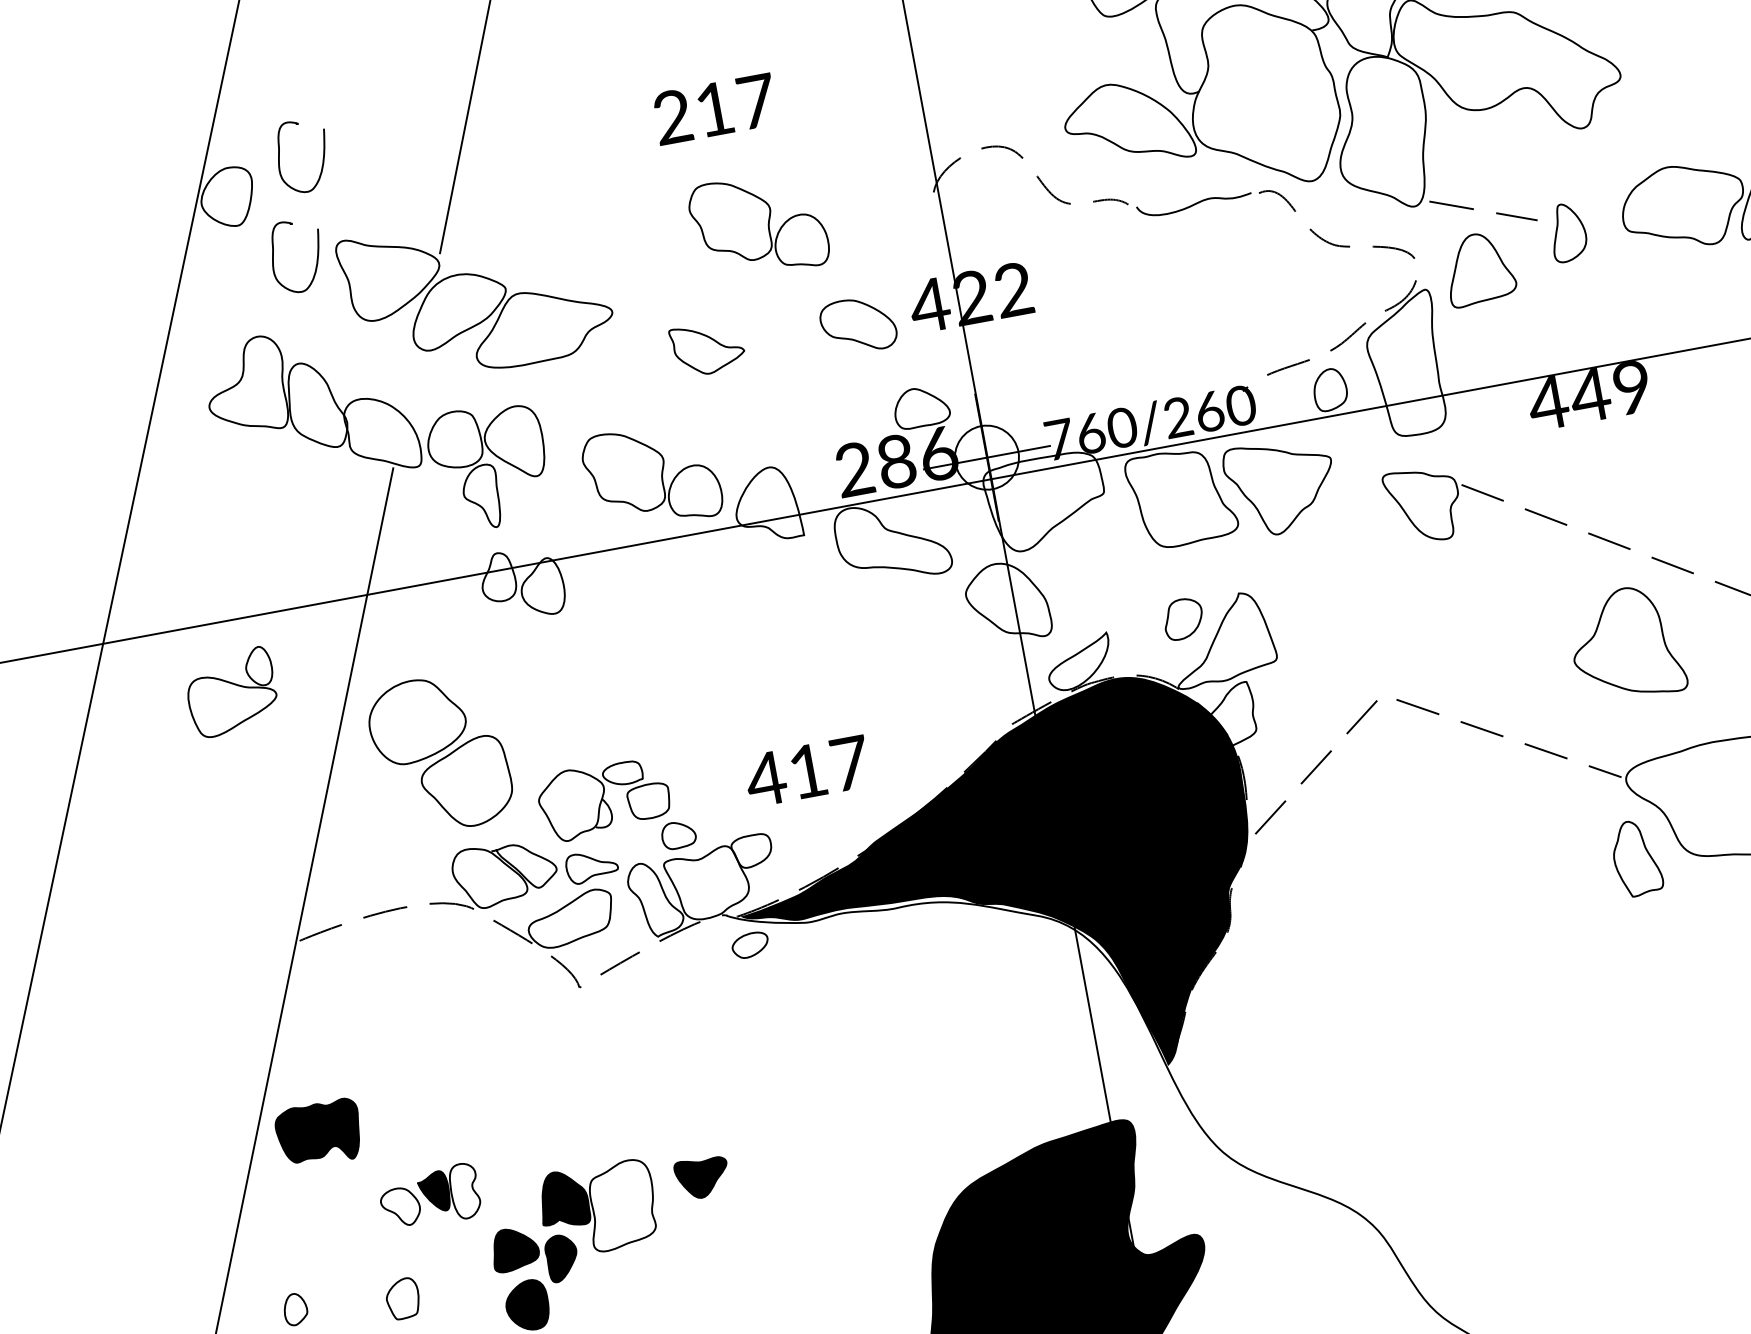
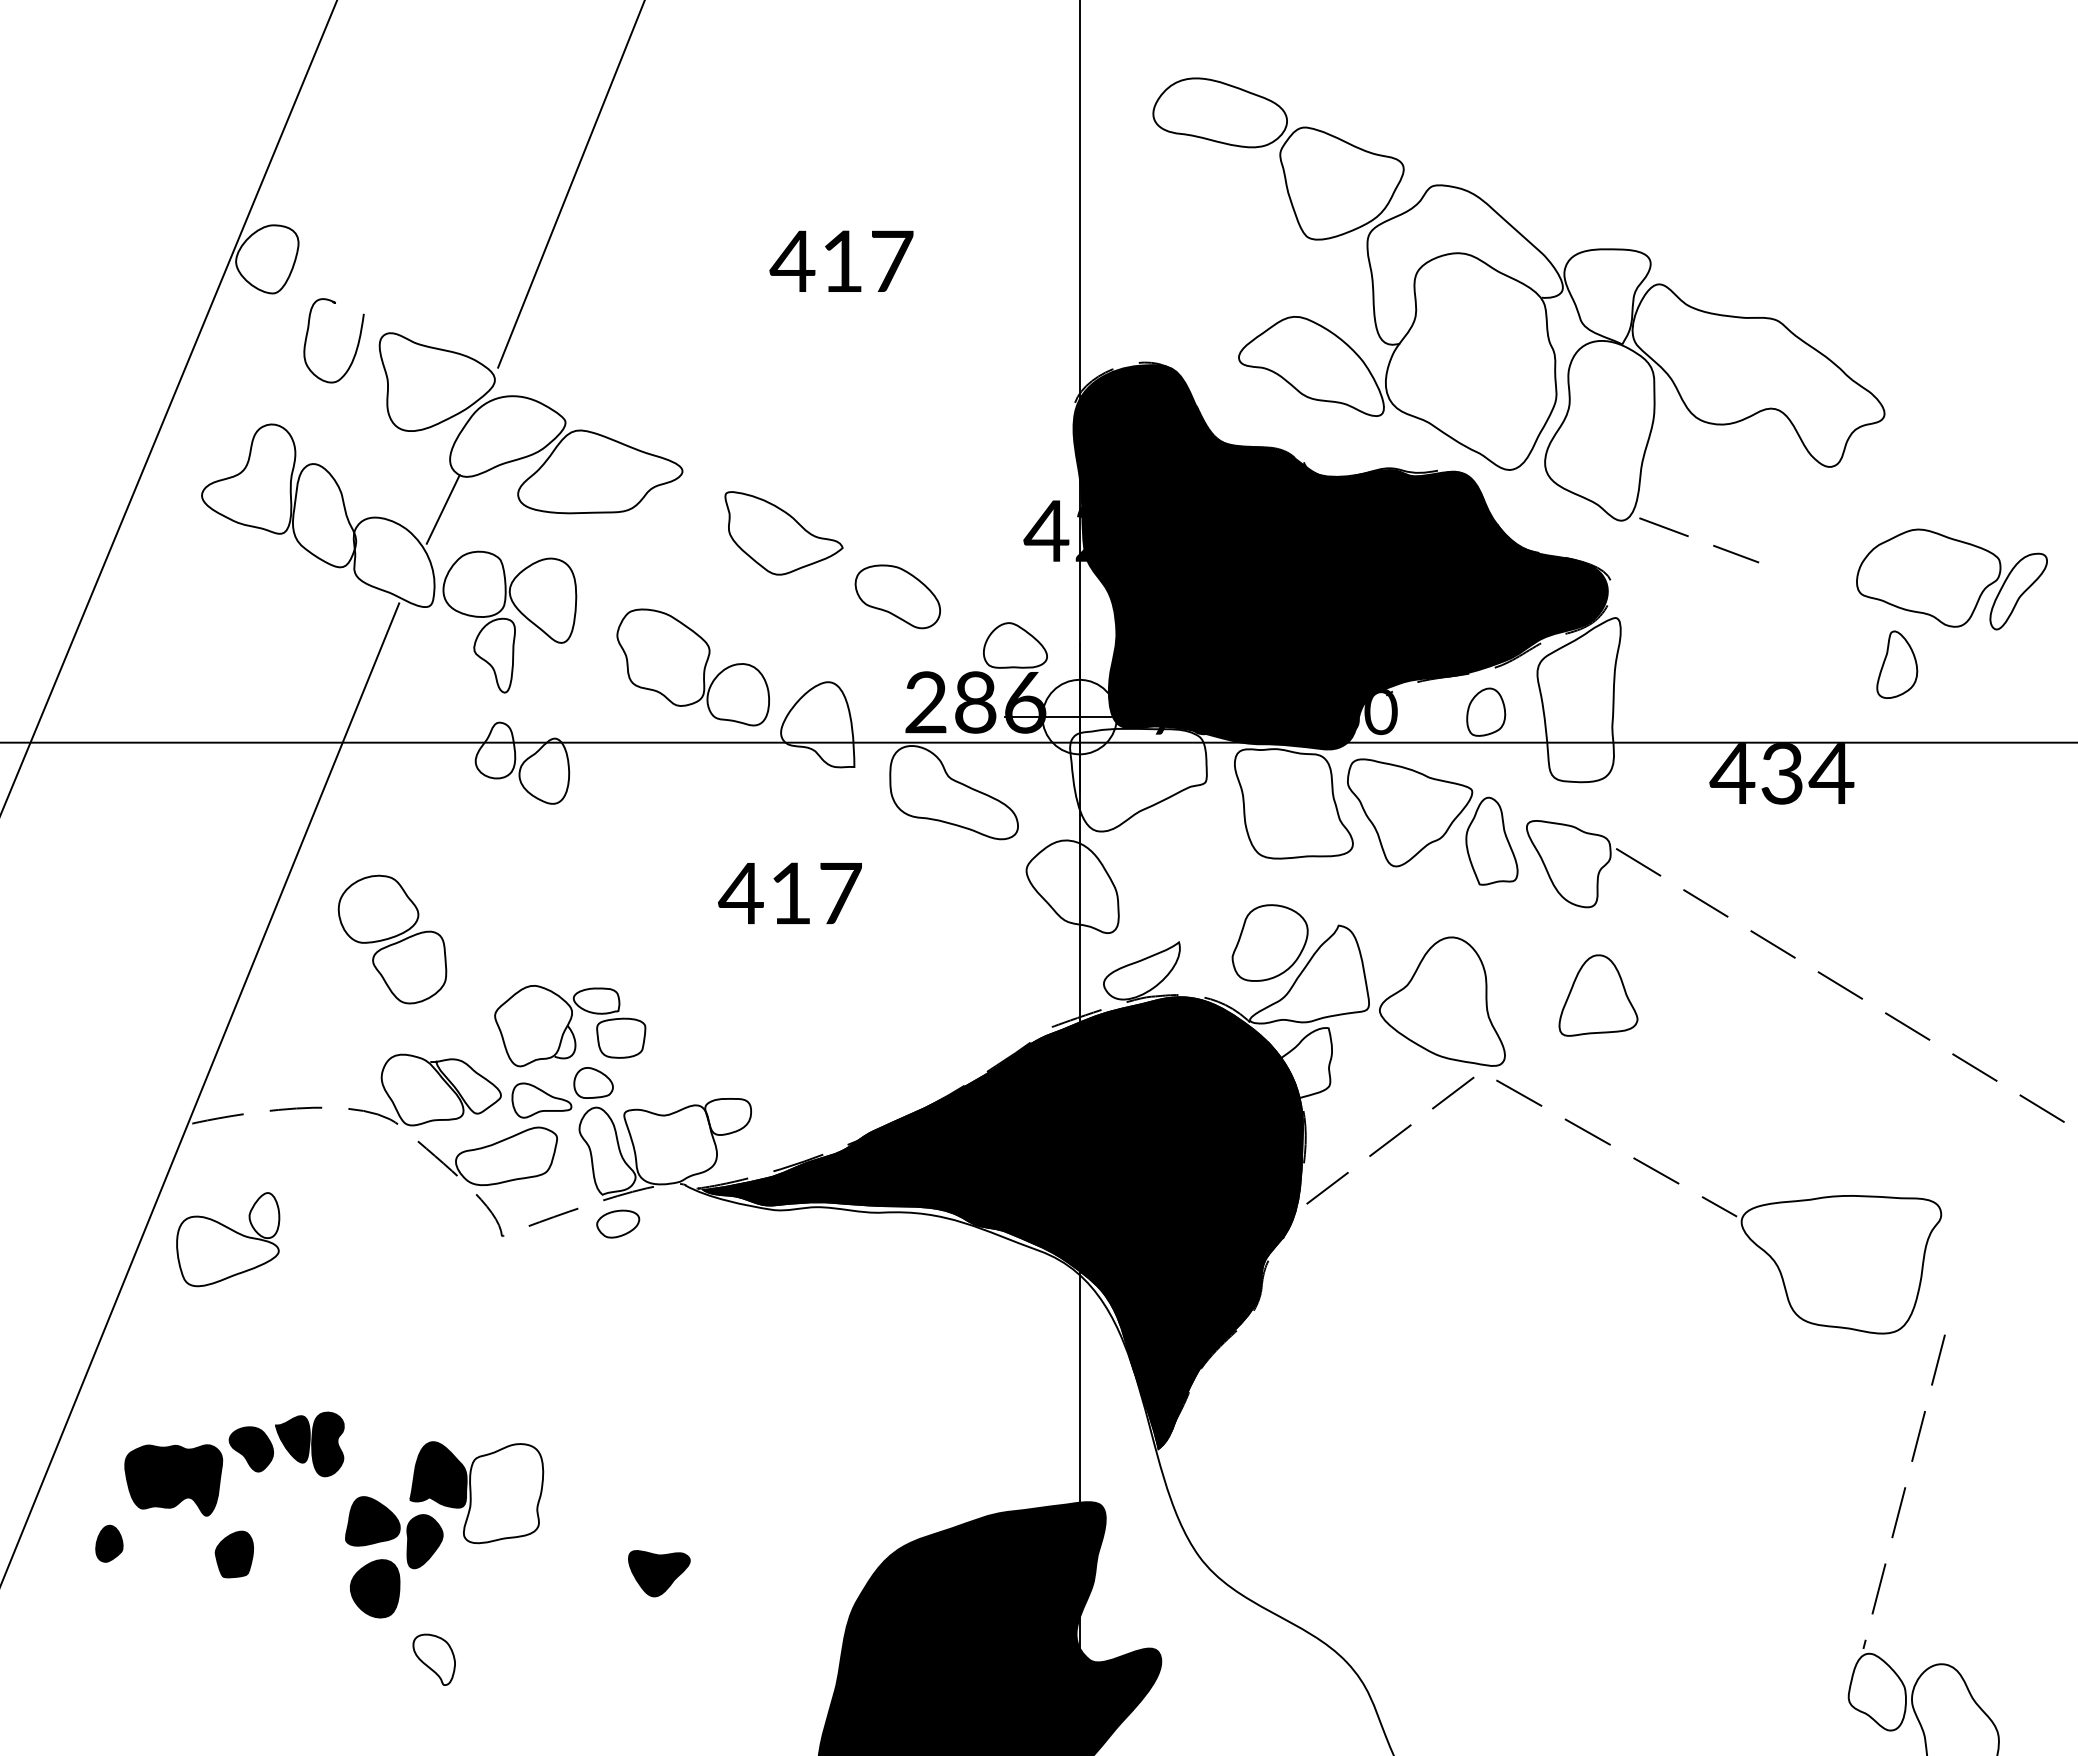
text: (672, 116) -> (792, 260), 217 -> 417
curve: (322, 157) -> (384, 233), removed
part: (758, 225) -> (867, 403), removed
part: (1568, 232) -> (1897, 664), moved
part: (1479, 268) -> (1598, 995), moved
fill: (1182, 281) -> (1340, 557), added
part: (858, 325) -> (897, 596), moved
part: (707, 348) -> (783, 533), size x1.43
line: (415, 381) -> (442, 509), added
text: (1610, 391) -> (1806, 773), 449 -> 434
part: (1182, 618) -> (1269, 942), size x1.67
part: (1626, 644) -> (1442, 1001), moved
part: (232, 692) -> (228, 1239), moved
part: (440, 753) -> (392, 939), size x0.71
text: (806, 770) -> (789, 892), moved
part: (678, 834) -> (593, 1082), moved
part: (1635, 857) -> (1491, 840), moved
fill: (999, 898) -> (1000, 1223), added
part: (750, 944) -> (618, 1223), moved
part: (319, 1134) -> (173, 1480), moved
part: (702, 1177) -> (659, 1573), moved
fill: (464, 1191) -> (327, 1444), added
fill: (401, 1207) -> (251, 1449), added
fill: (403, 1298) -> (234, 1554), added
fill: (295, 1309) -> (109, 1543), added

